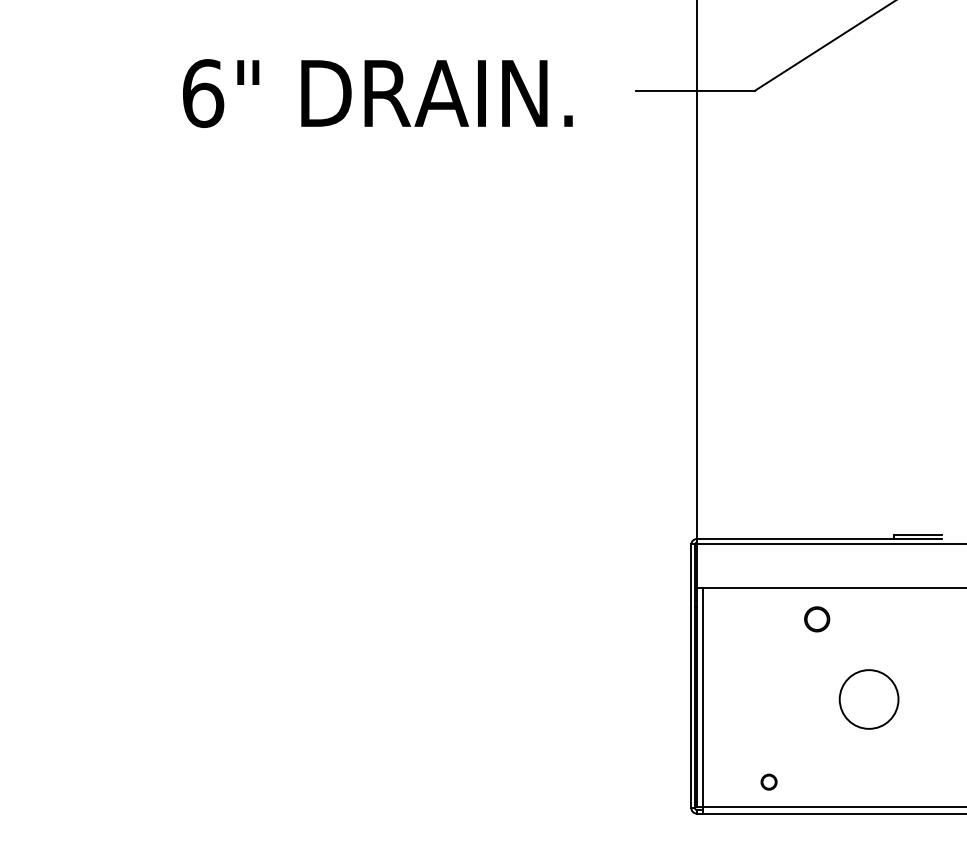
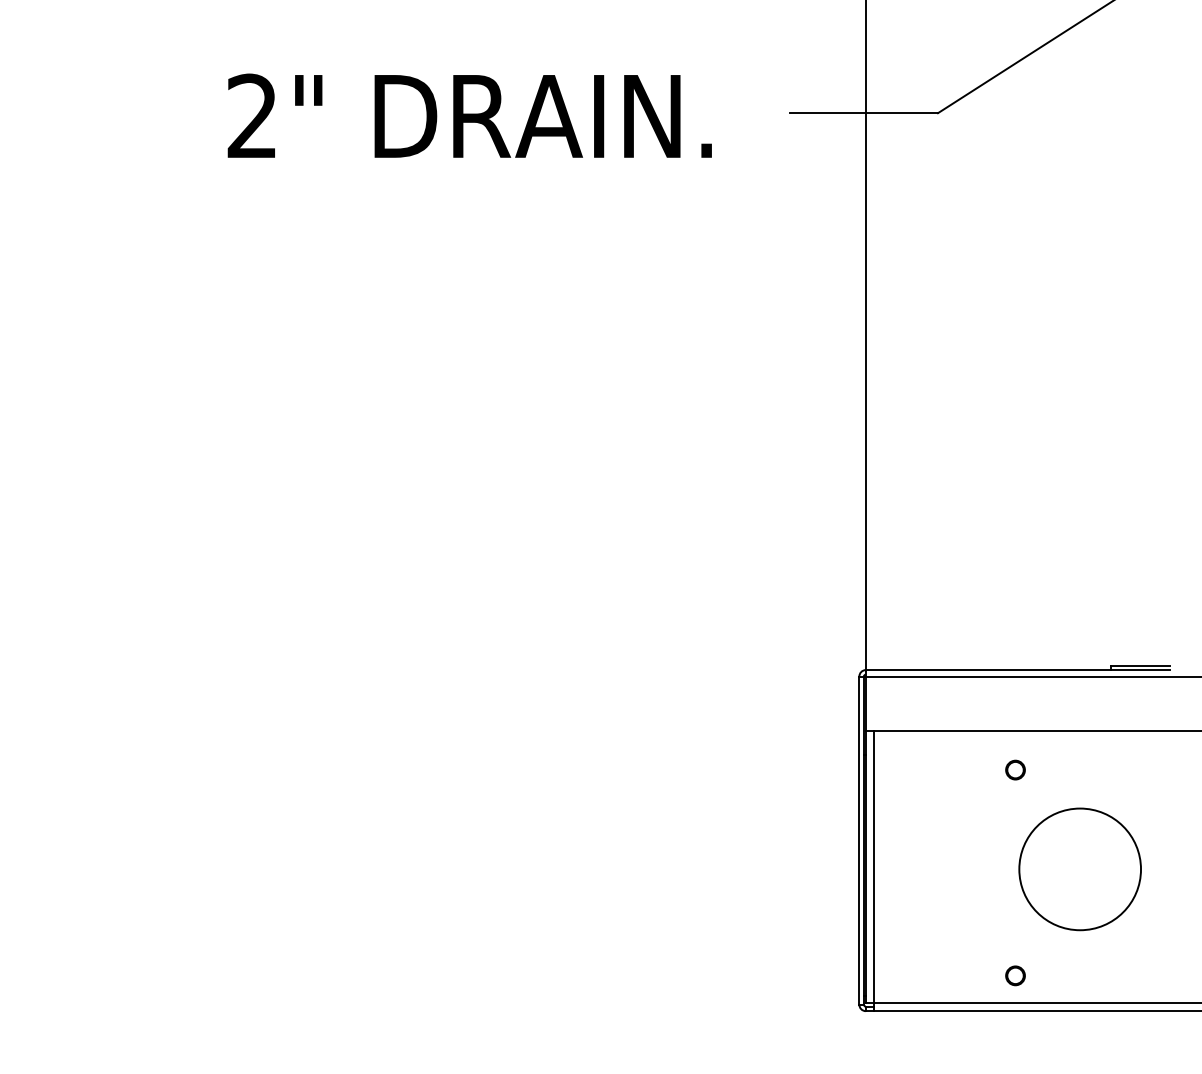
text: (203, 93) -> (253, 116), 6" -> 2"
circle: (816, 619) -> (1014, 769), size x0.62
circle: (869, 699) -> (1080, 869), size x1.67
circle: (768, 781) -> (1014, 975), moved

